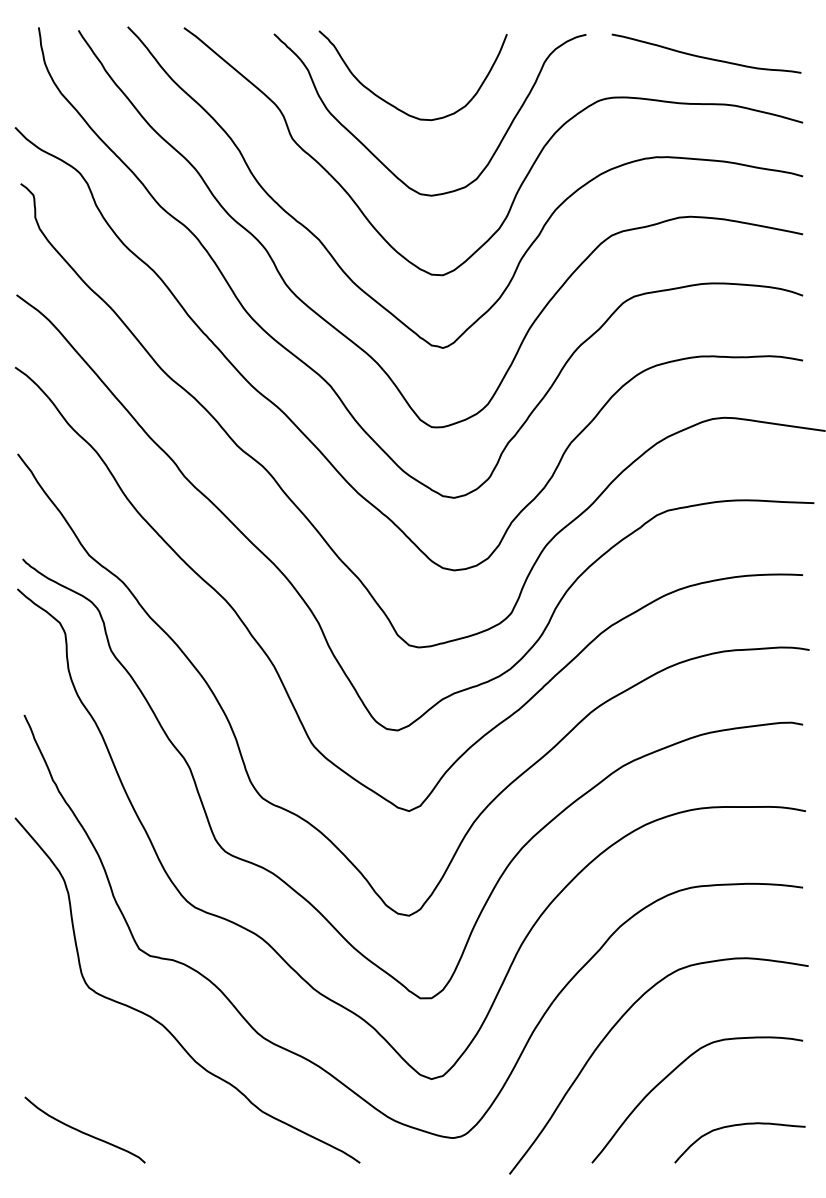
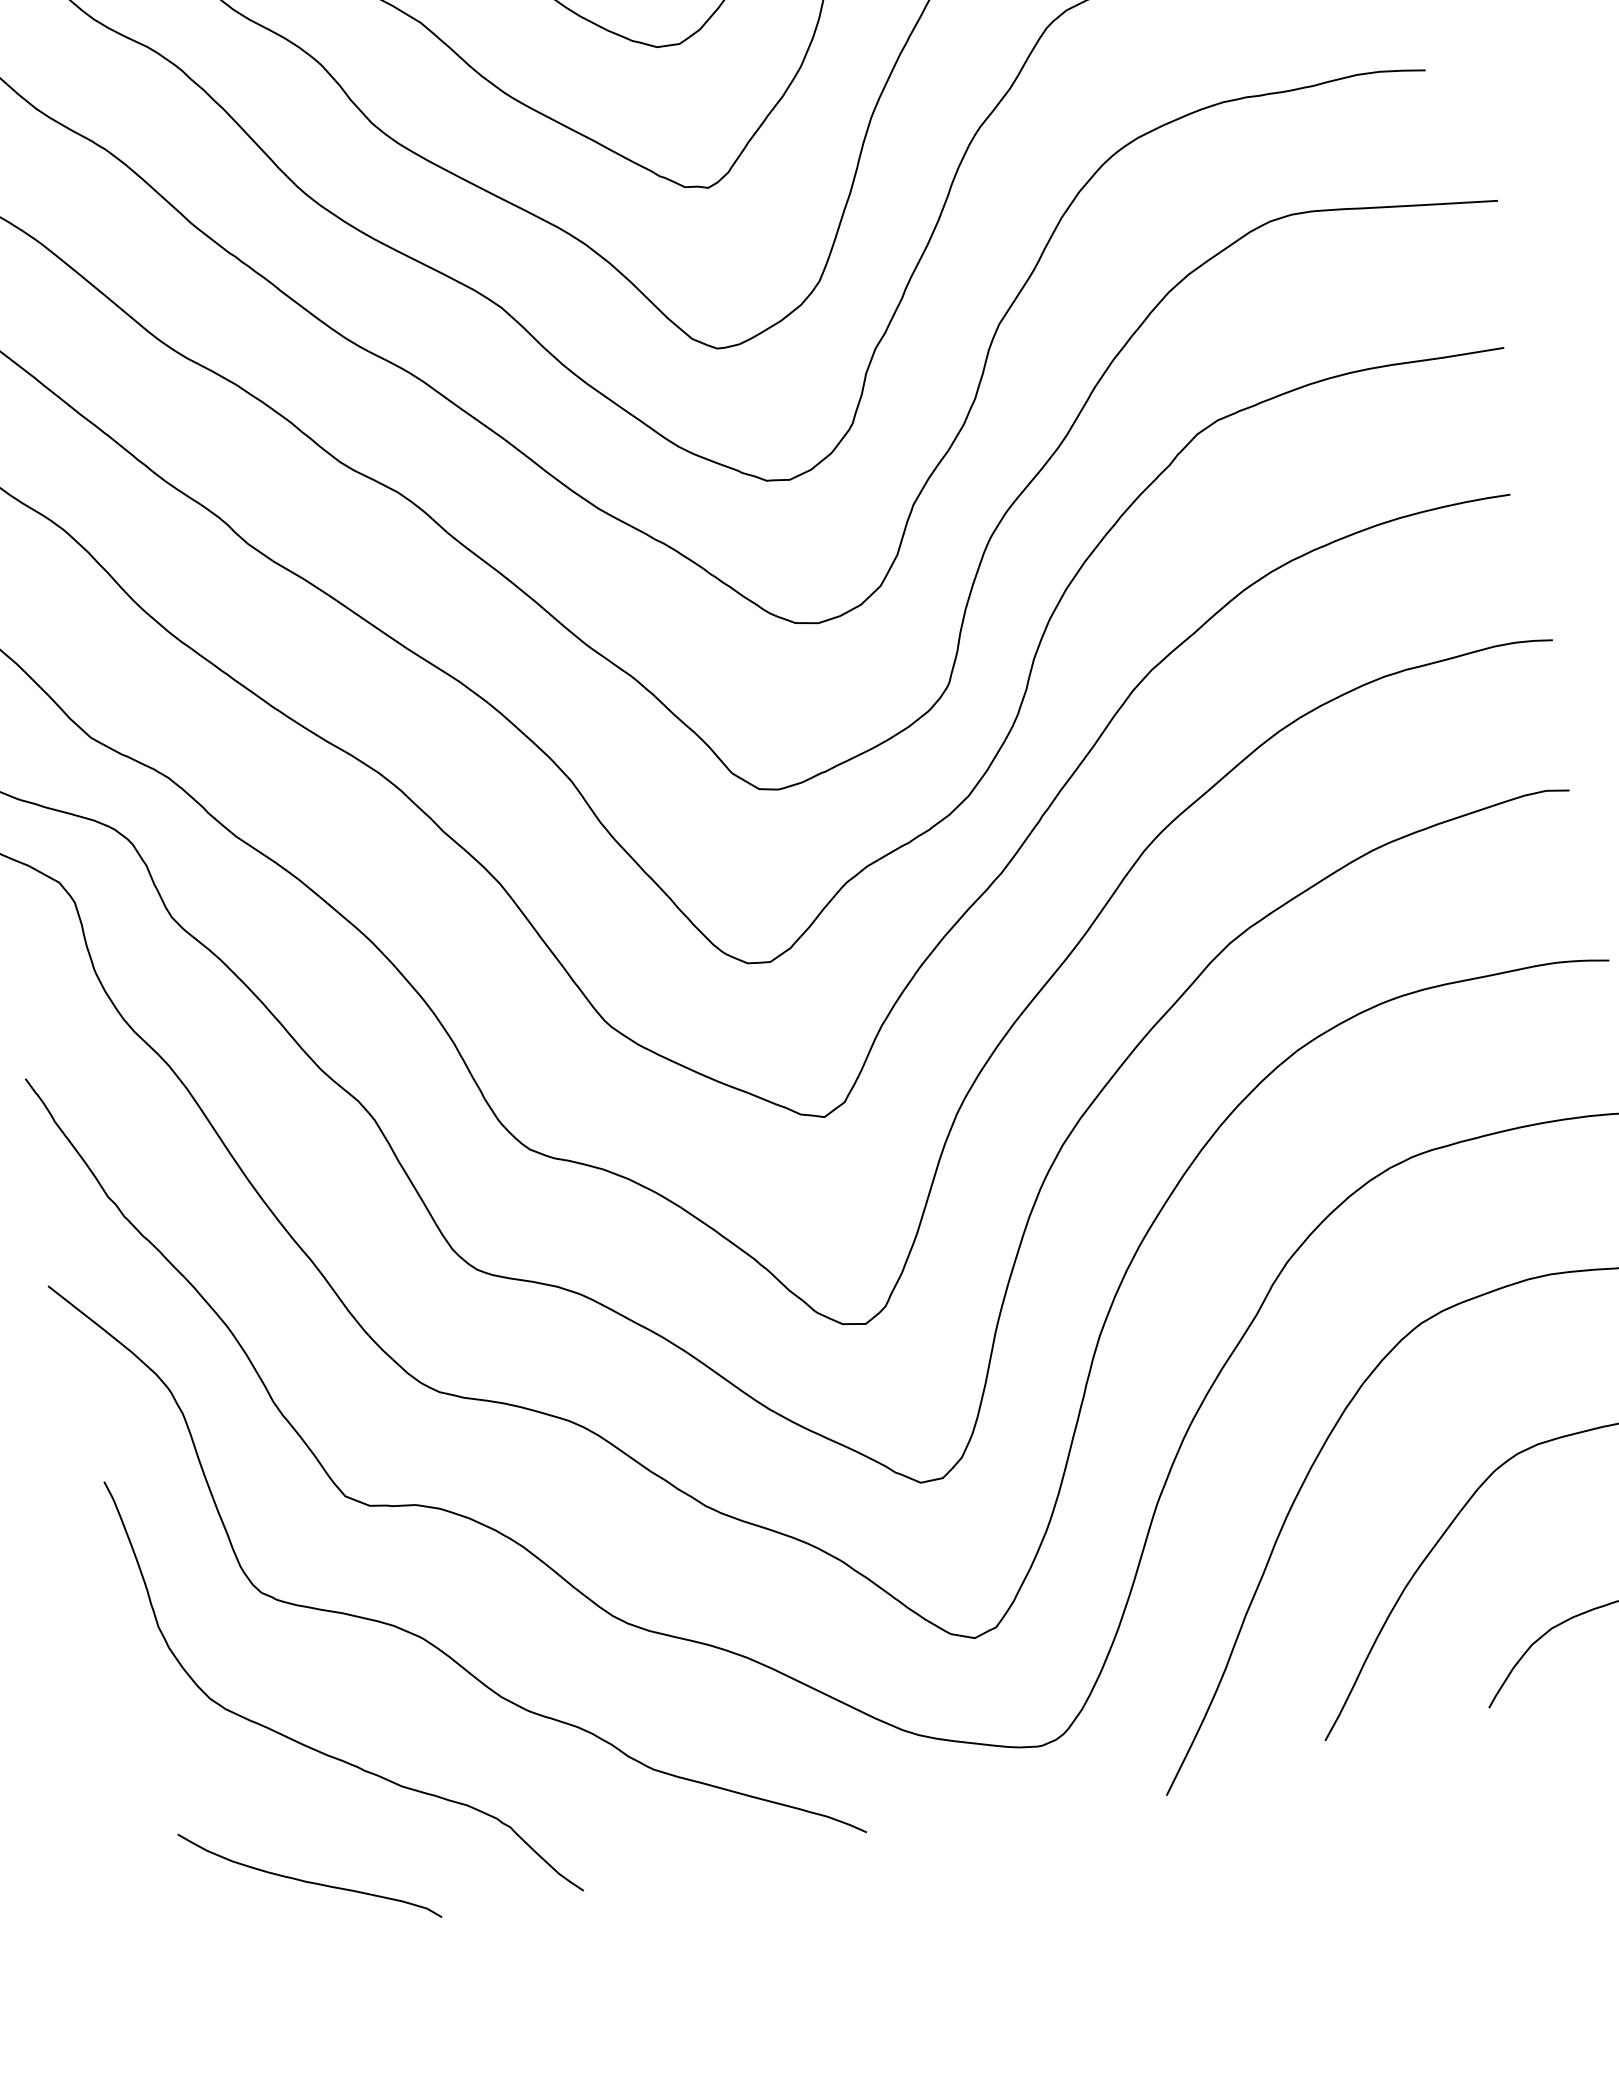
curve: (99, 1067) -> (313, 1746), added

